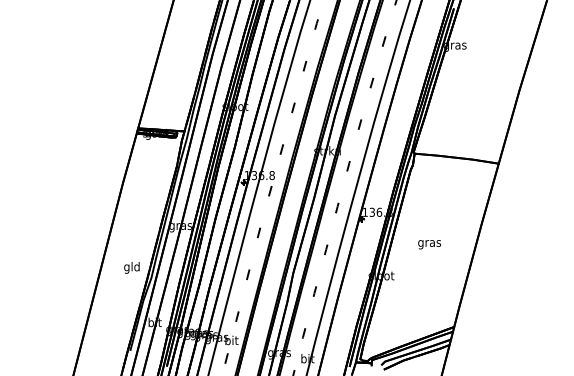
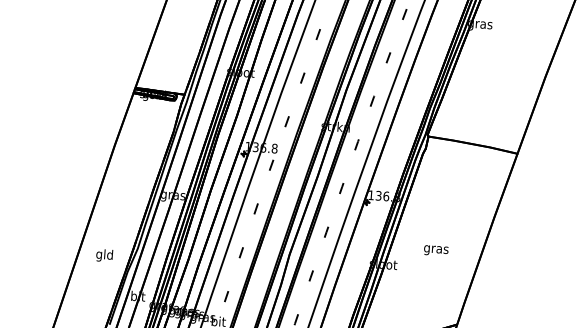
text: (429, 244) -> (436, 250), moved
text: (131, 267) -> (104, 255), moved

